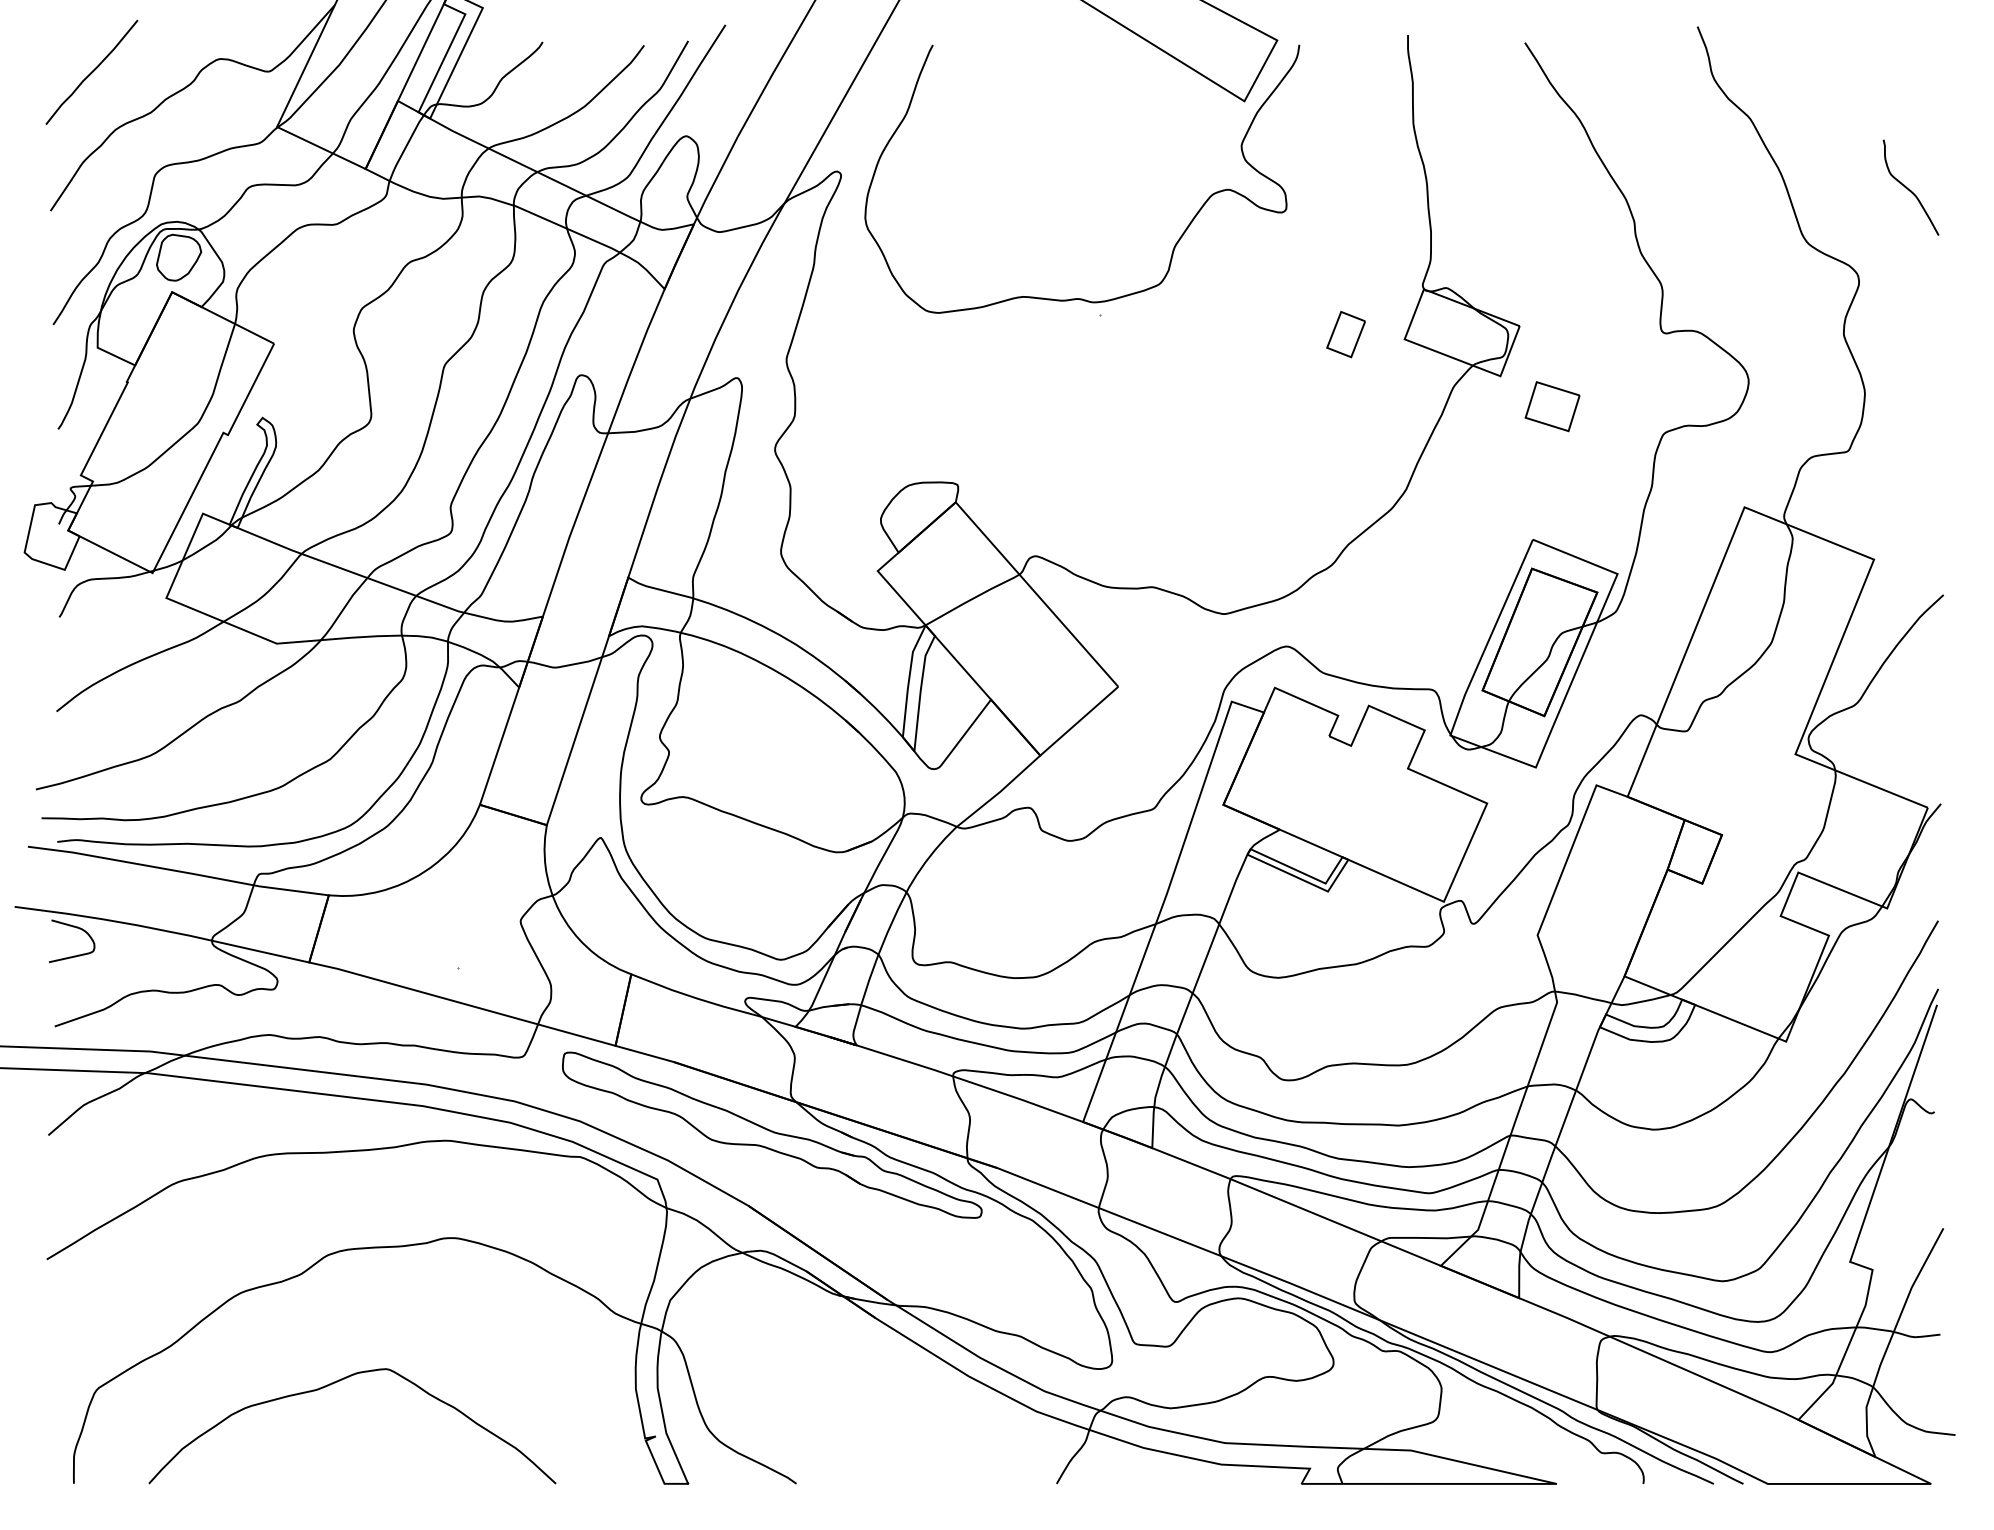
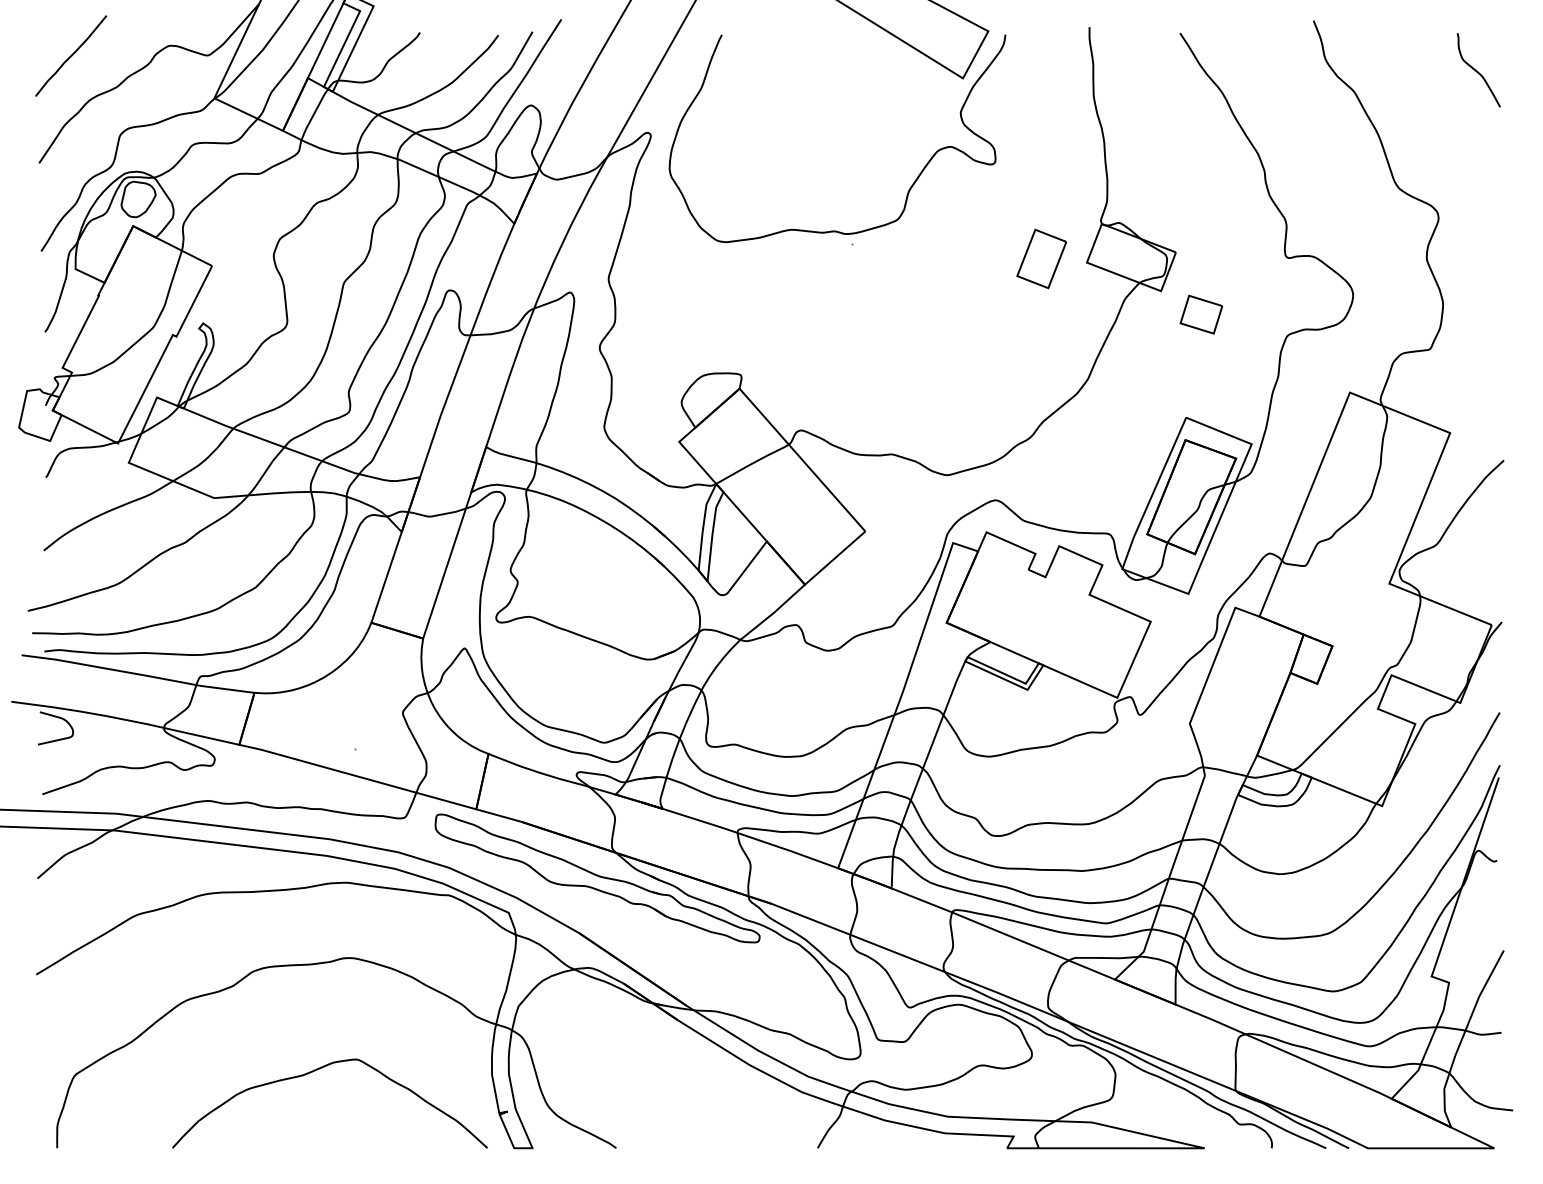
curve: (1910, 189) -> (1478, 71), moved
part: (1345, 334) -> (1041, 258), size x1.67
curve: (335, 1383) -> (316, 1070), moved

